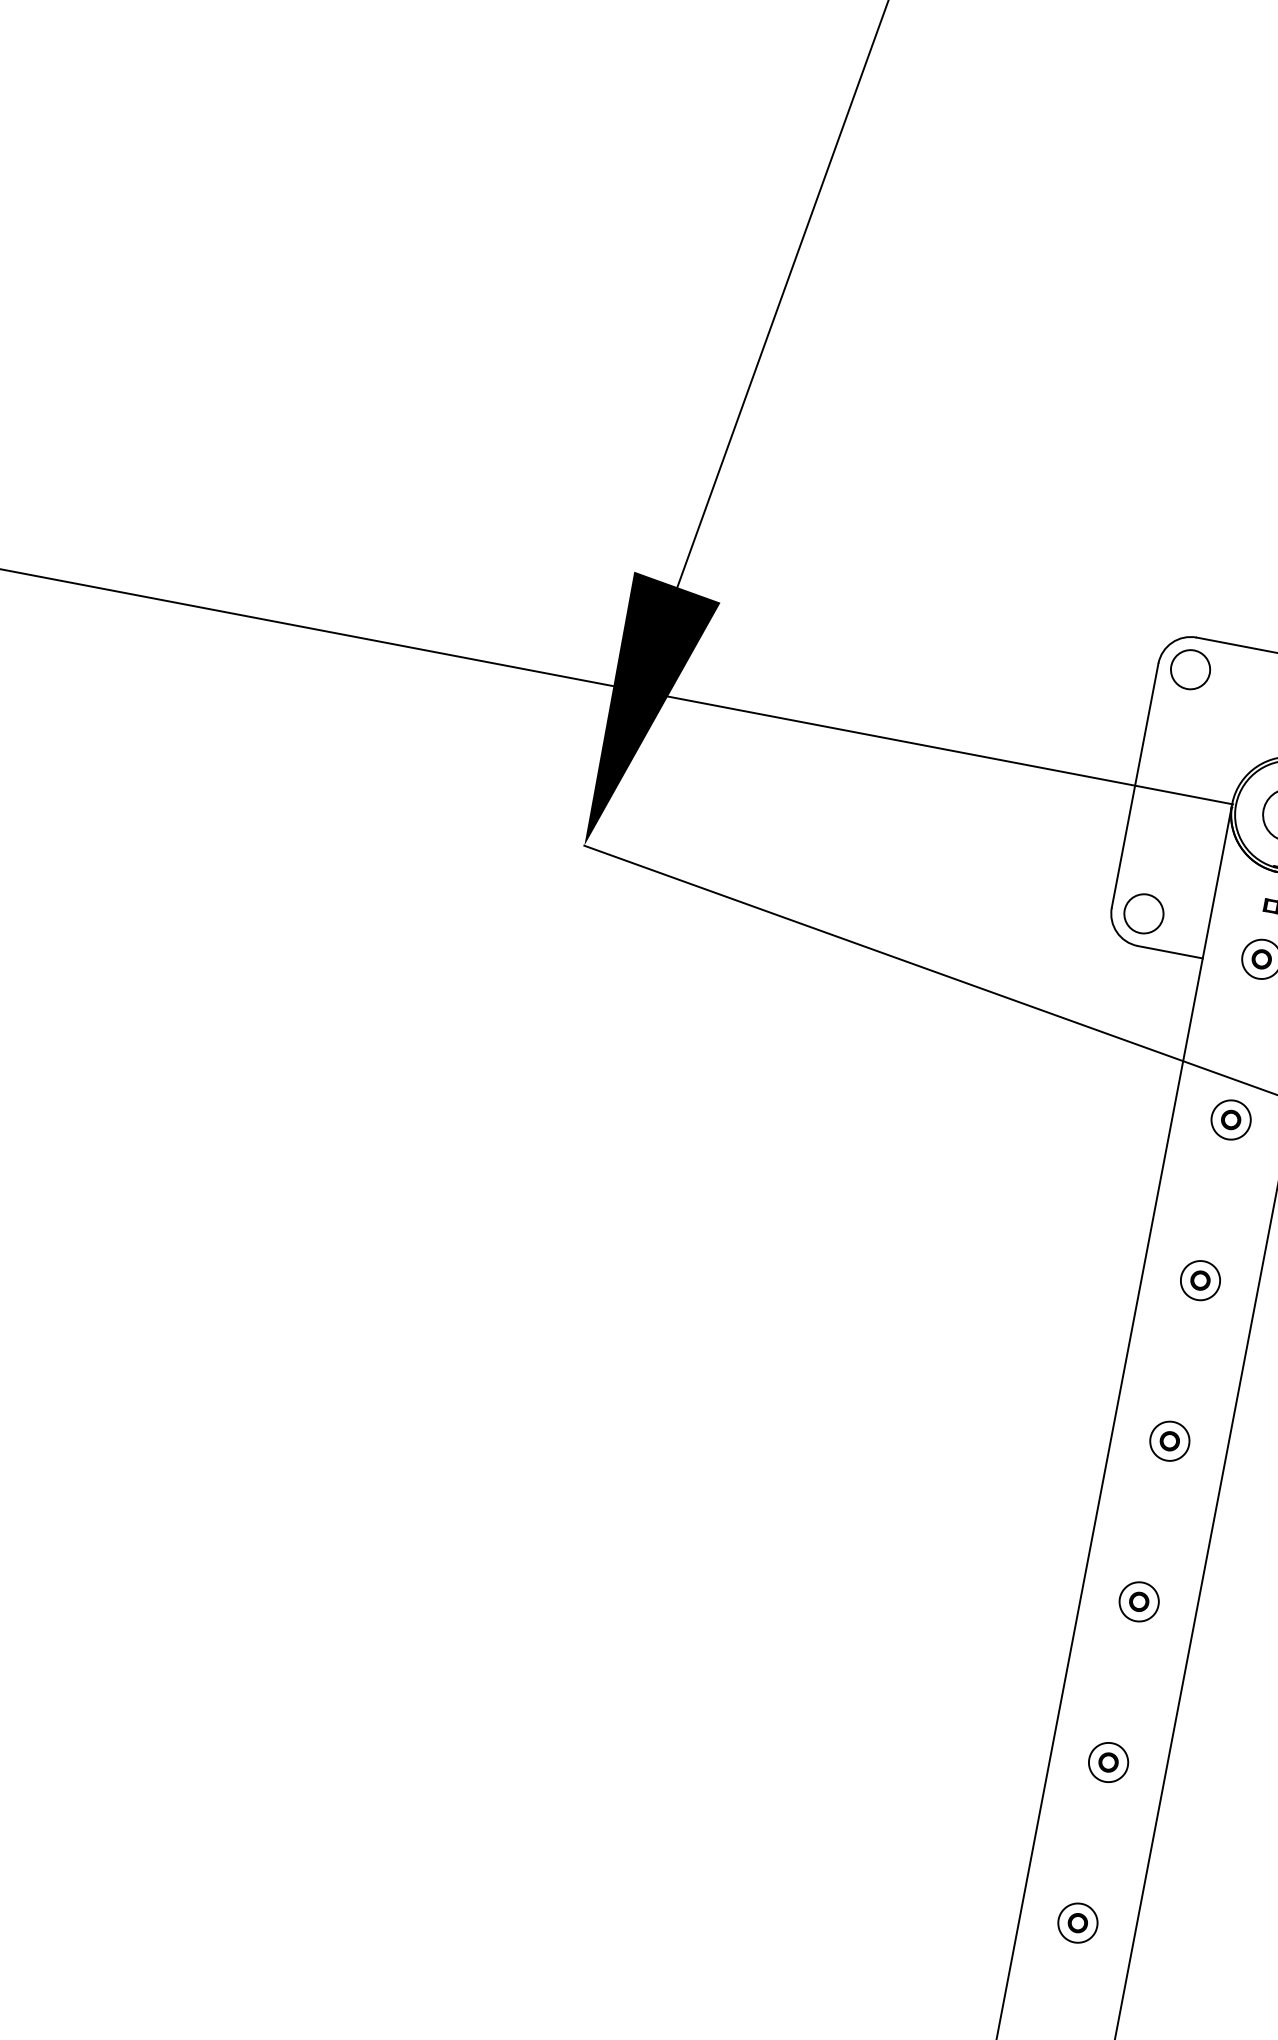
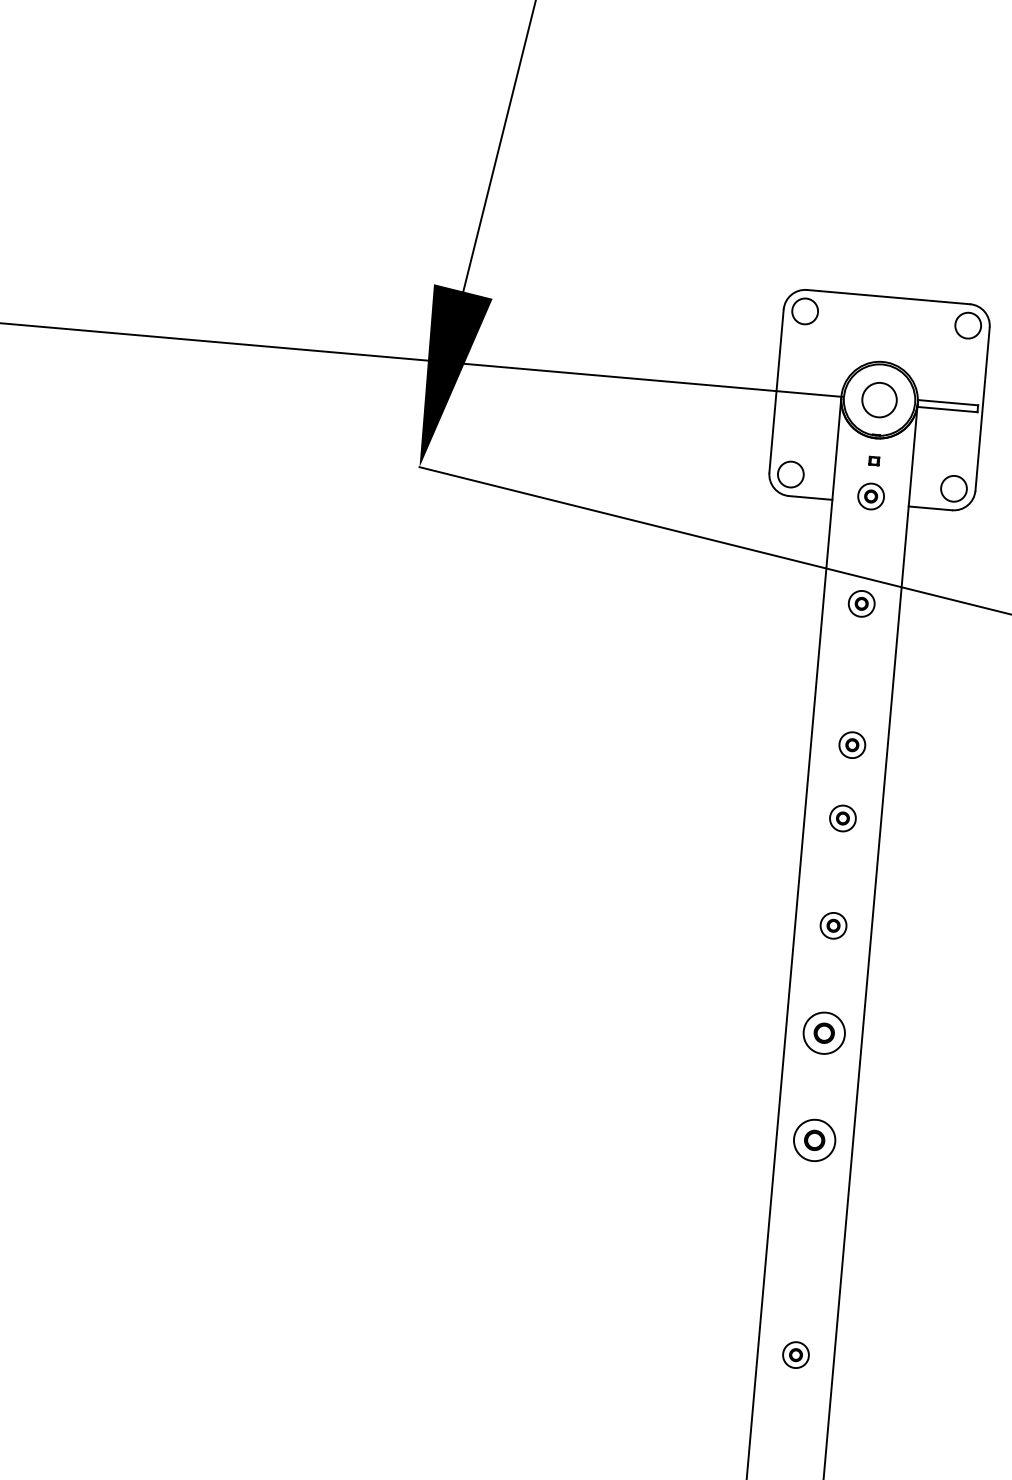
part: (1200, 1279) -> (852, 744), moved
part: (1107, 1761) -> (823, 1032), size x1.6
part: (1077, 1923) -> (814, 1140), size x1.6

